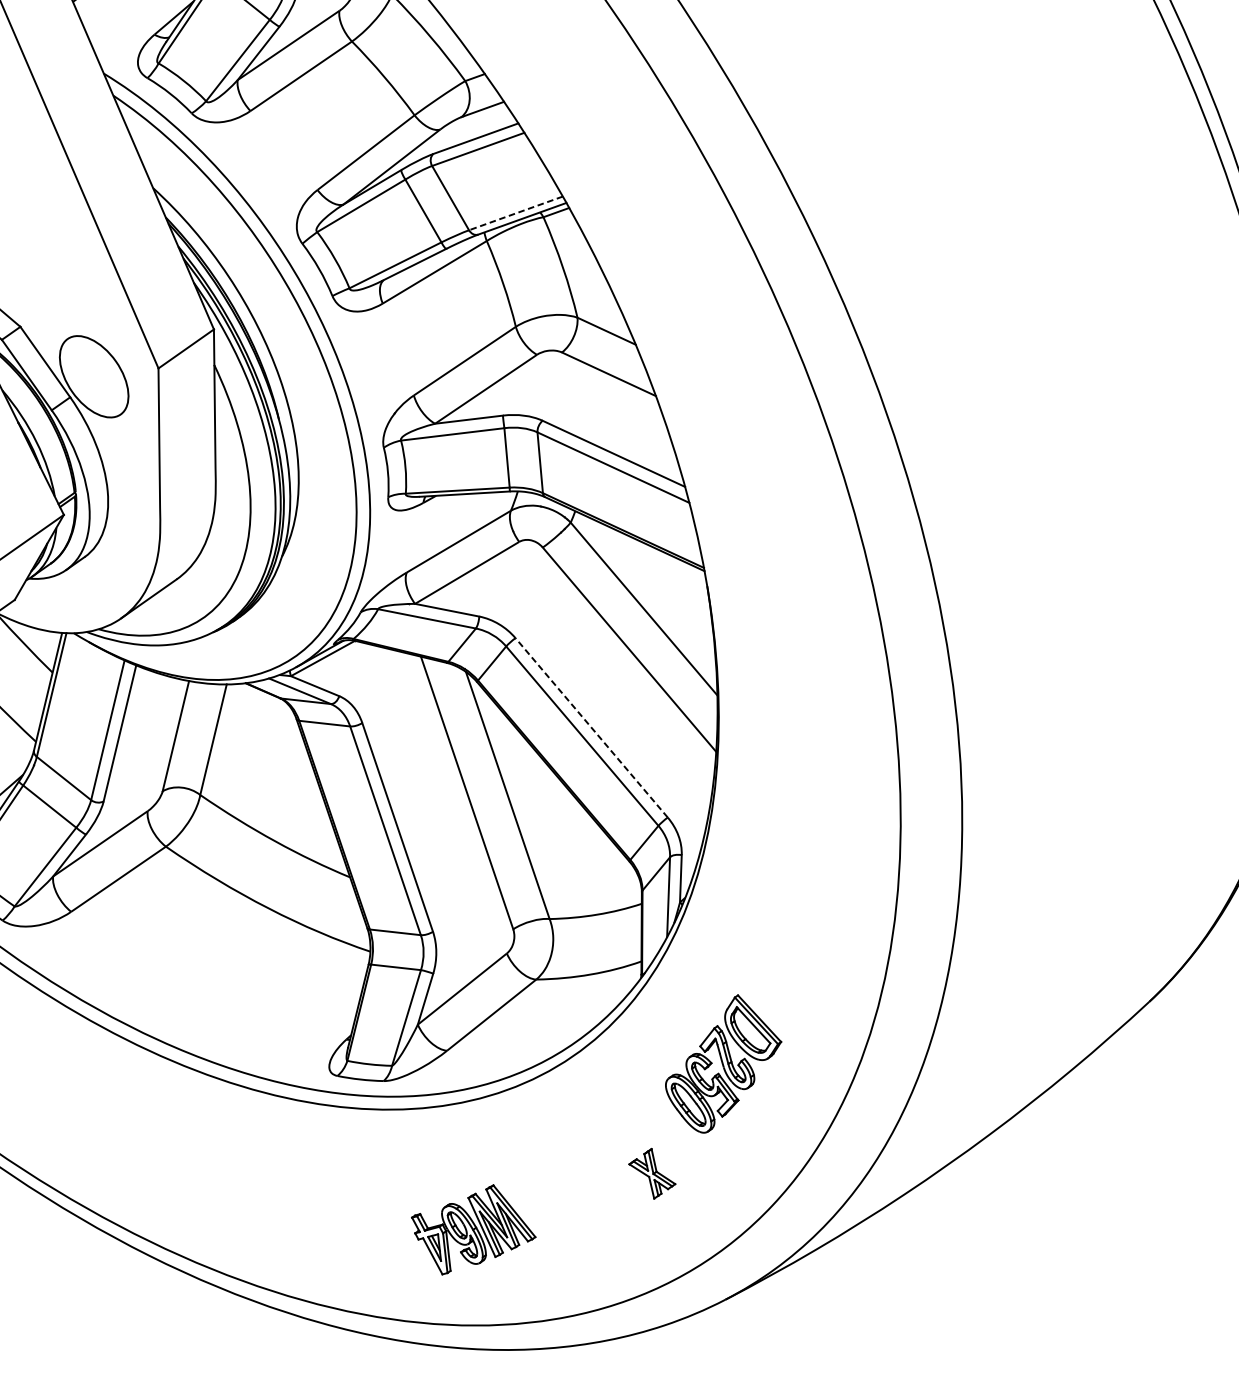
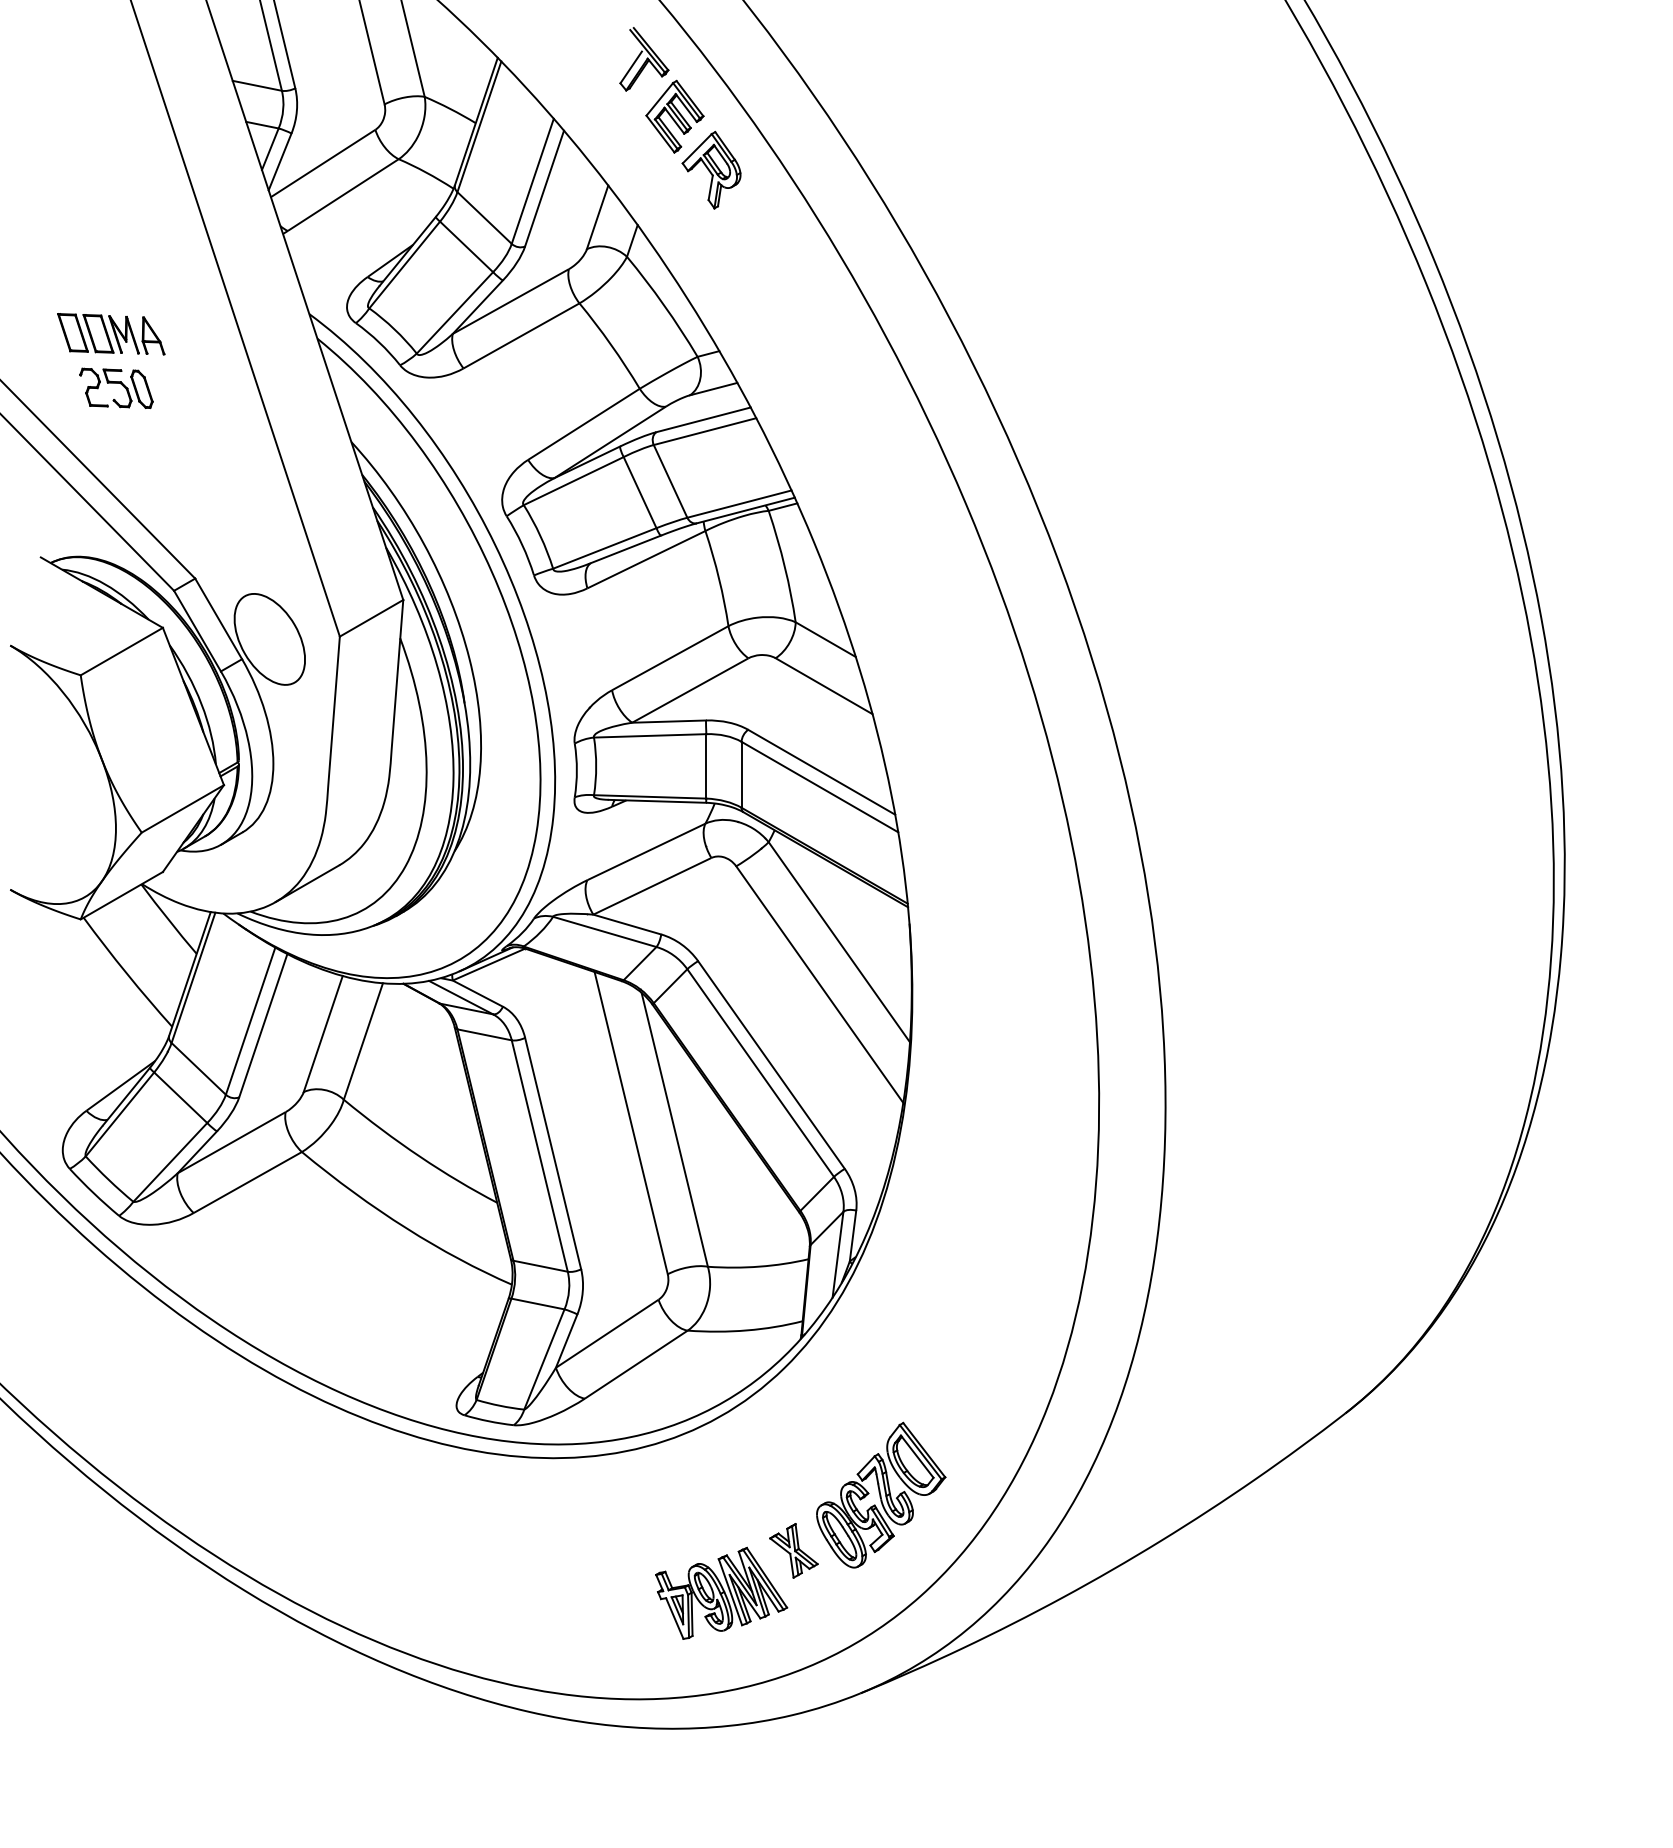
line: (516, 213) -> (739, 504), dashed -> solid
line: (591, 727) -> (771, 1064), dashed -> solid
part: (723, 1063) -> (881, 1494), moved
part: (473, 1228) -> (721, 1592), moved

